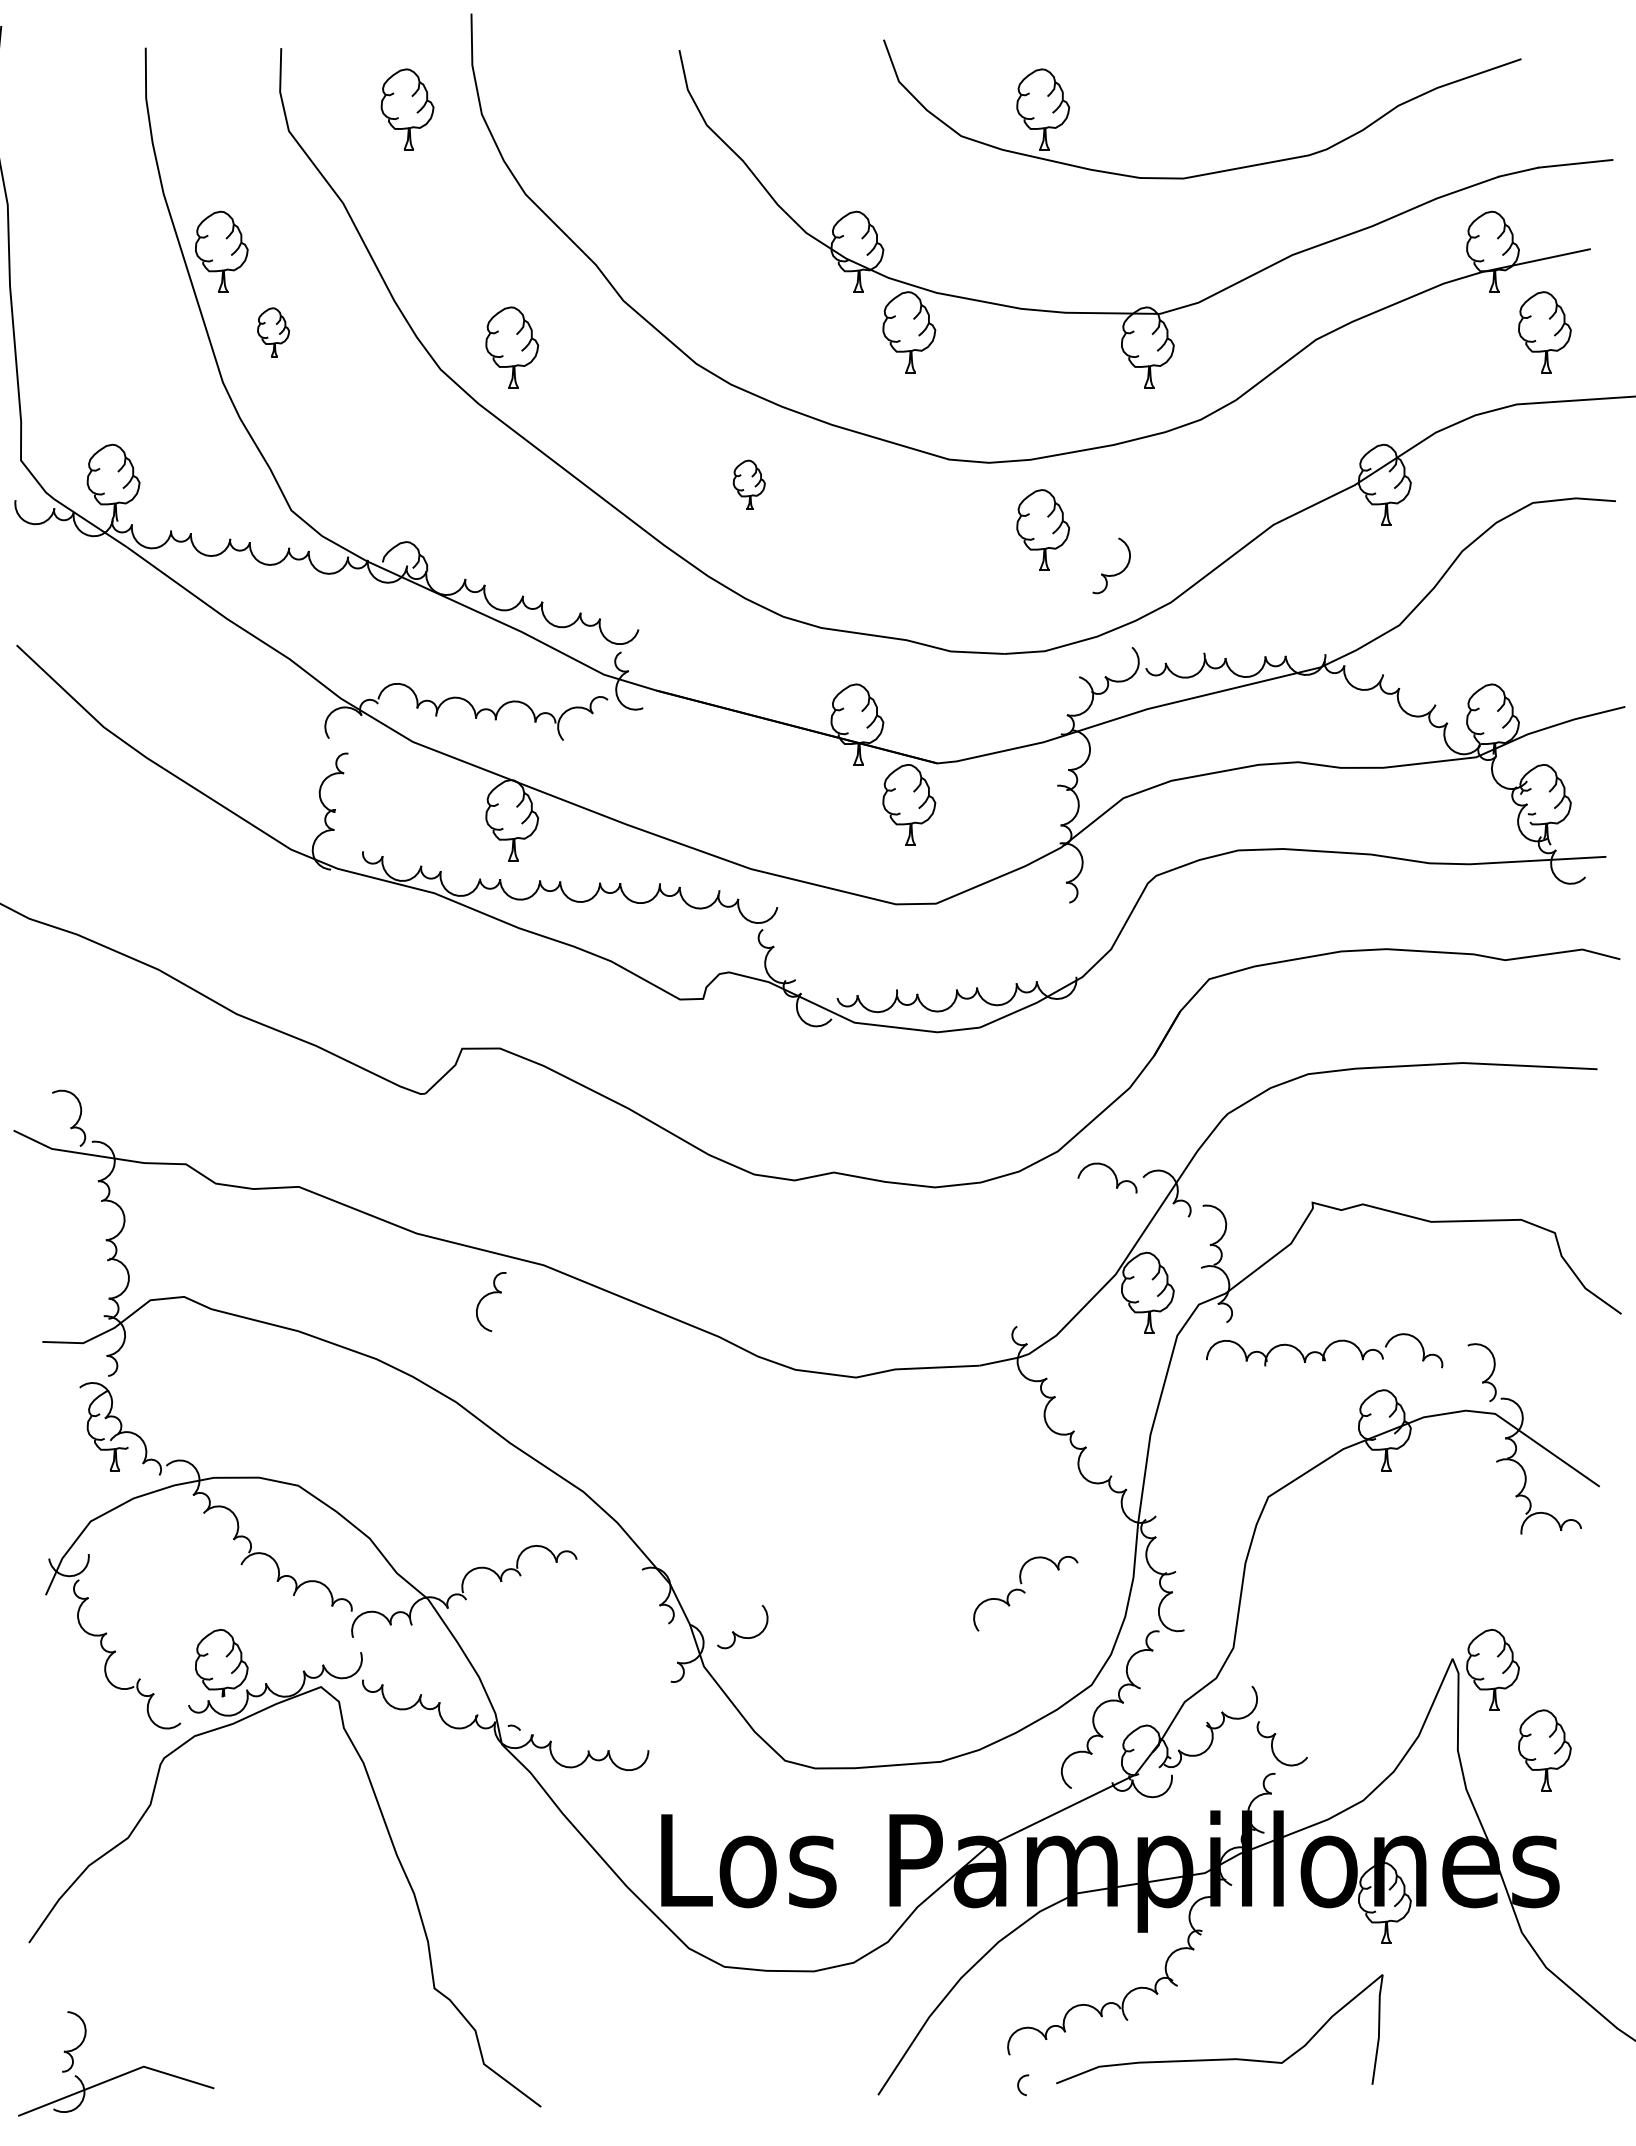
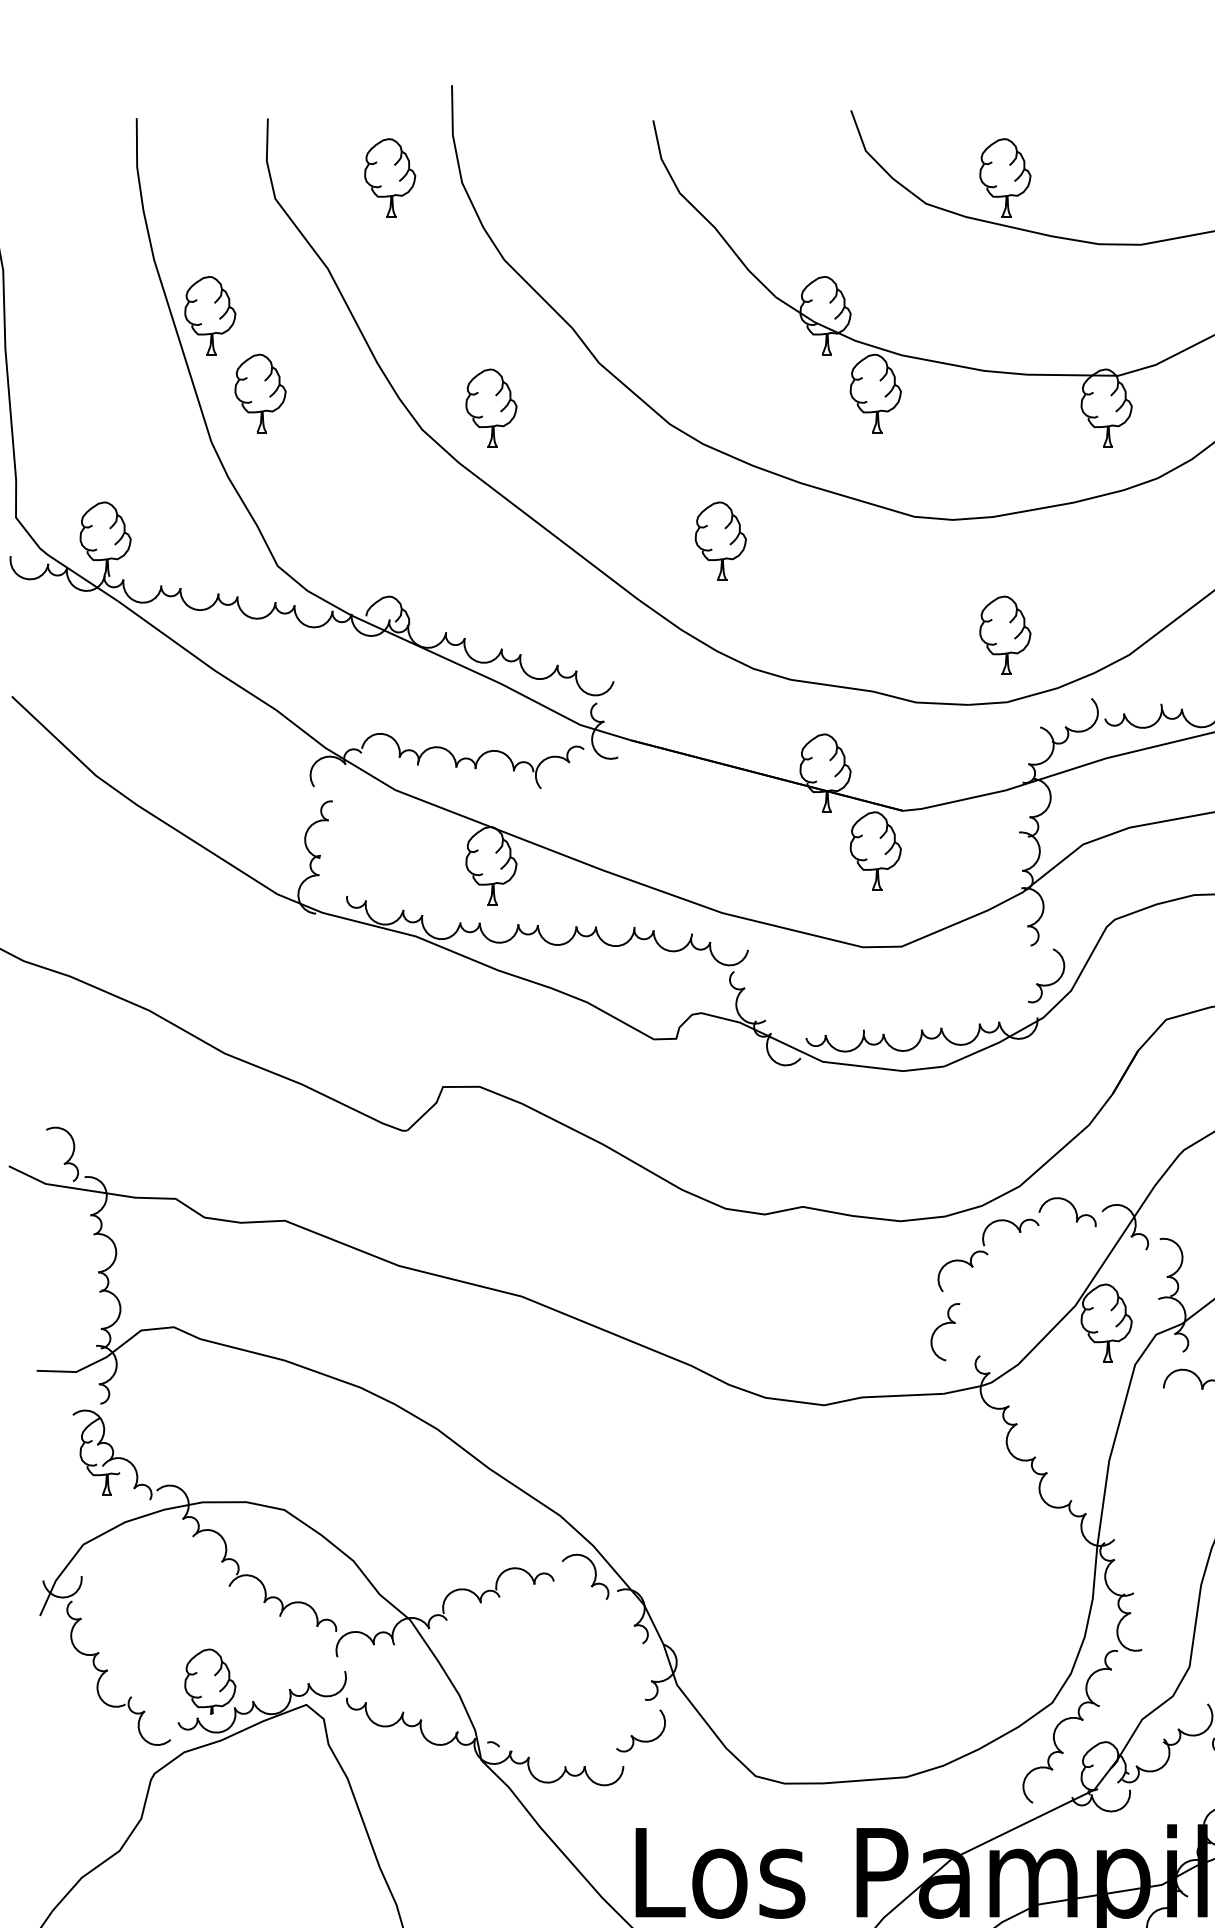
part: (273, 332) -> (260, 393), size x1.67
part: (749, 484) -> (721, 540), size x1.67
part: (1043, 529) -> (1005, 634), moved
part: (1111, 574) -> (1046, 984), moved
part: (488, 1295) -> (942, 1325), moved
part: (618, 1555) -> (594, 1577), added
part: (1025, 1593) -> (988, 1255), moved
part: (740, 1635) -> (638, 1739), moved

